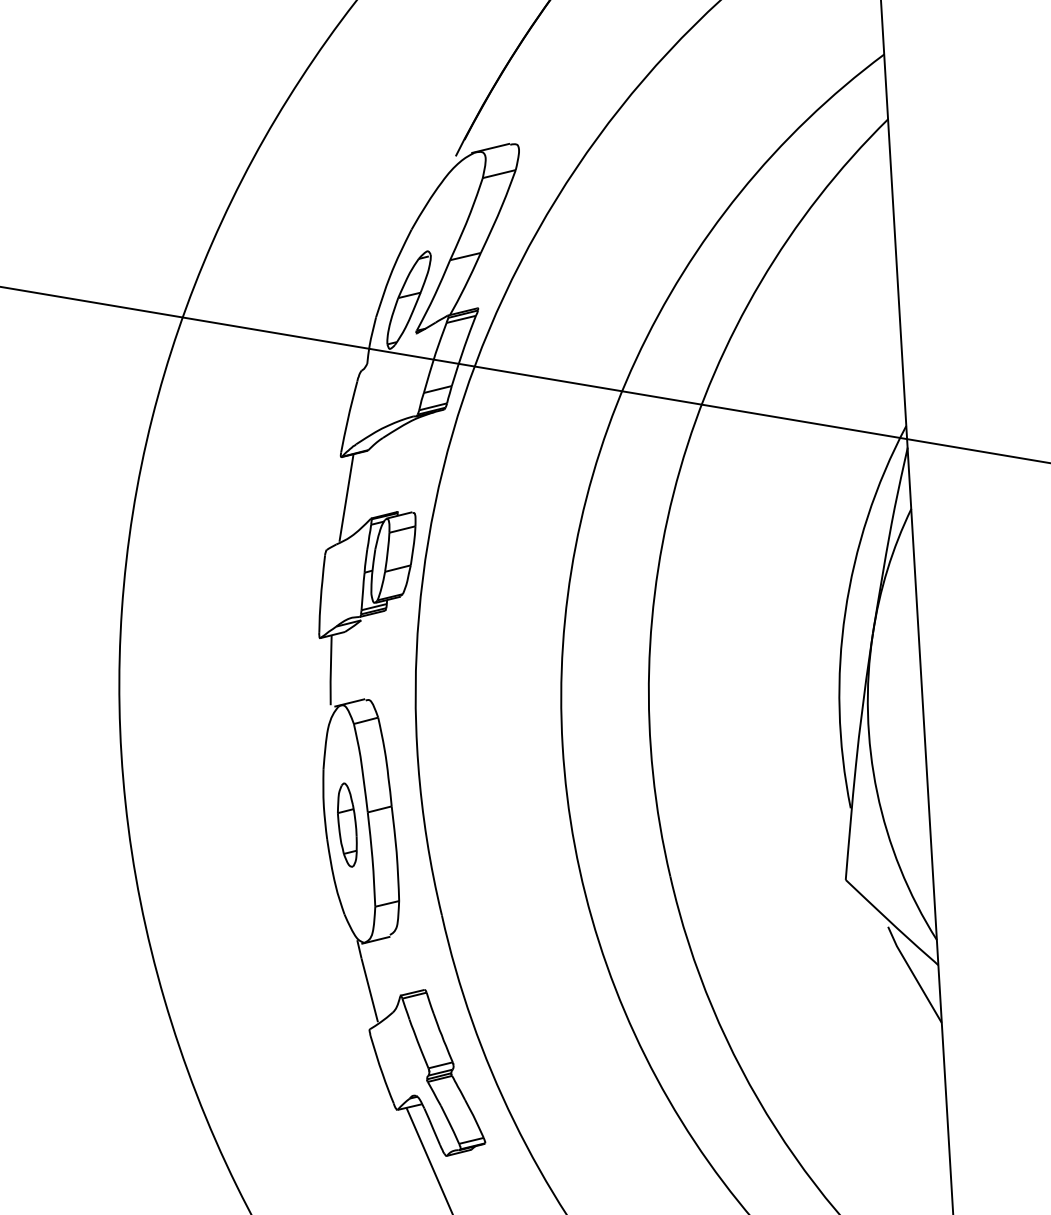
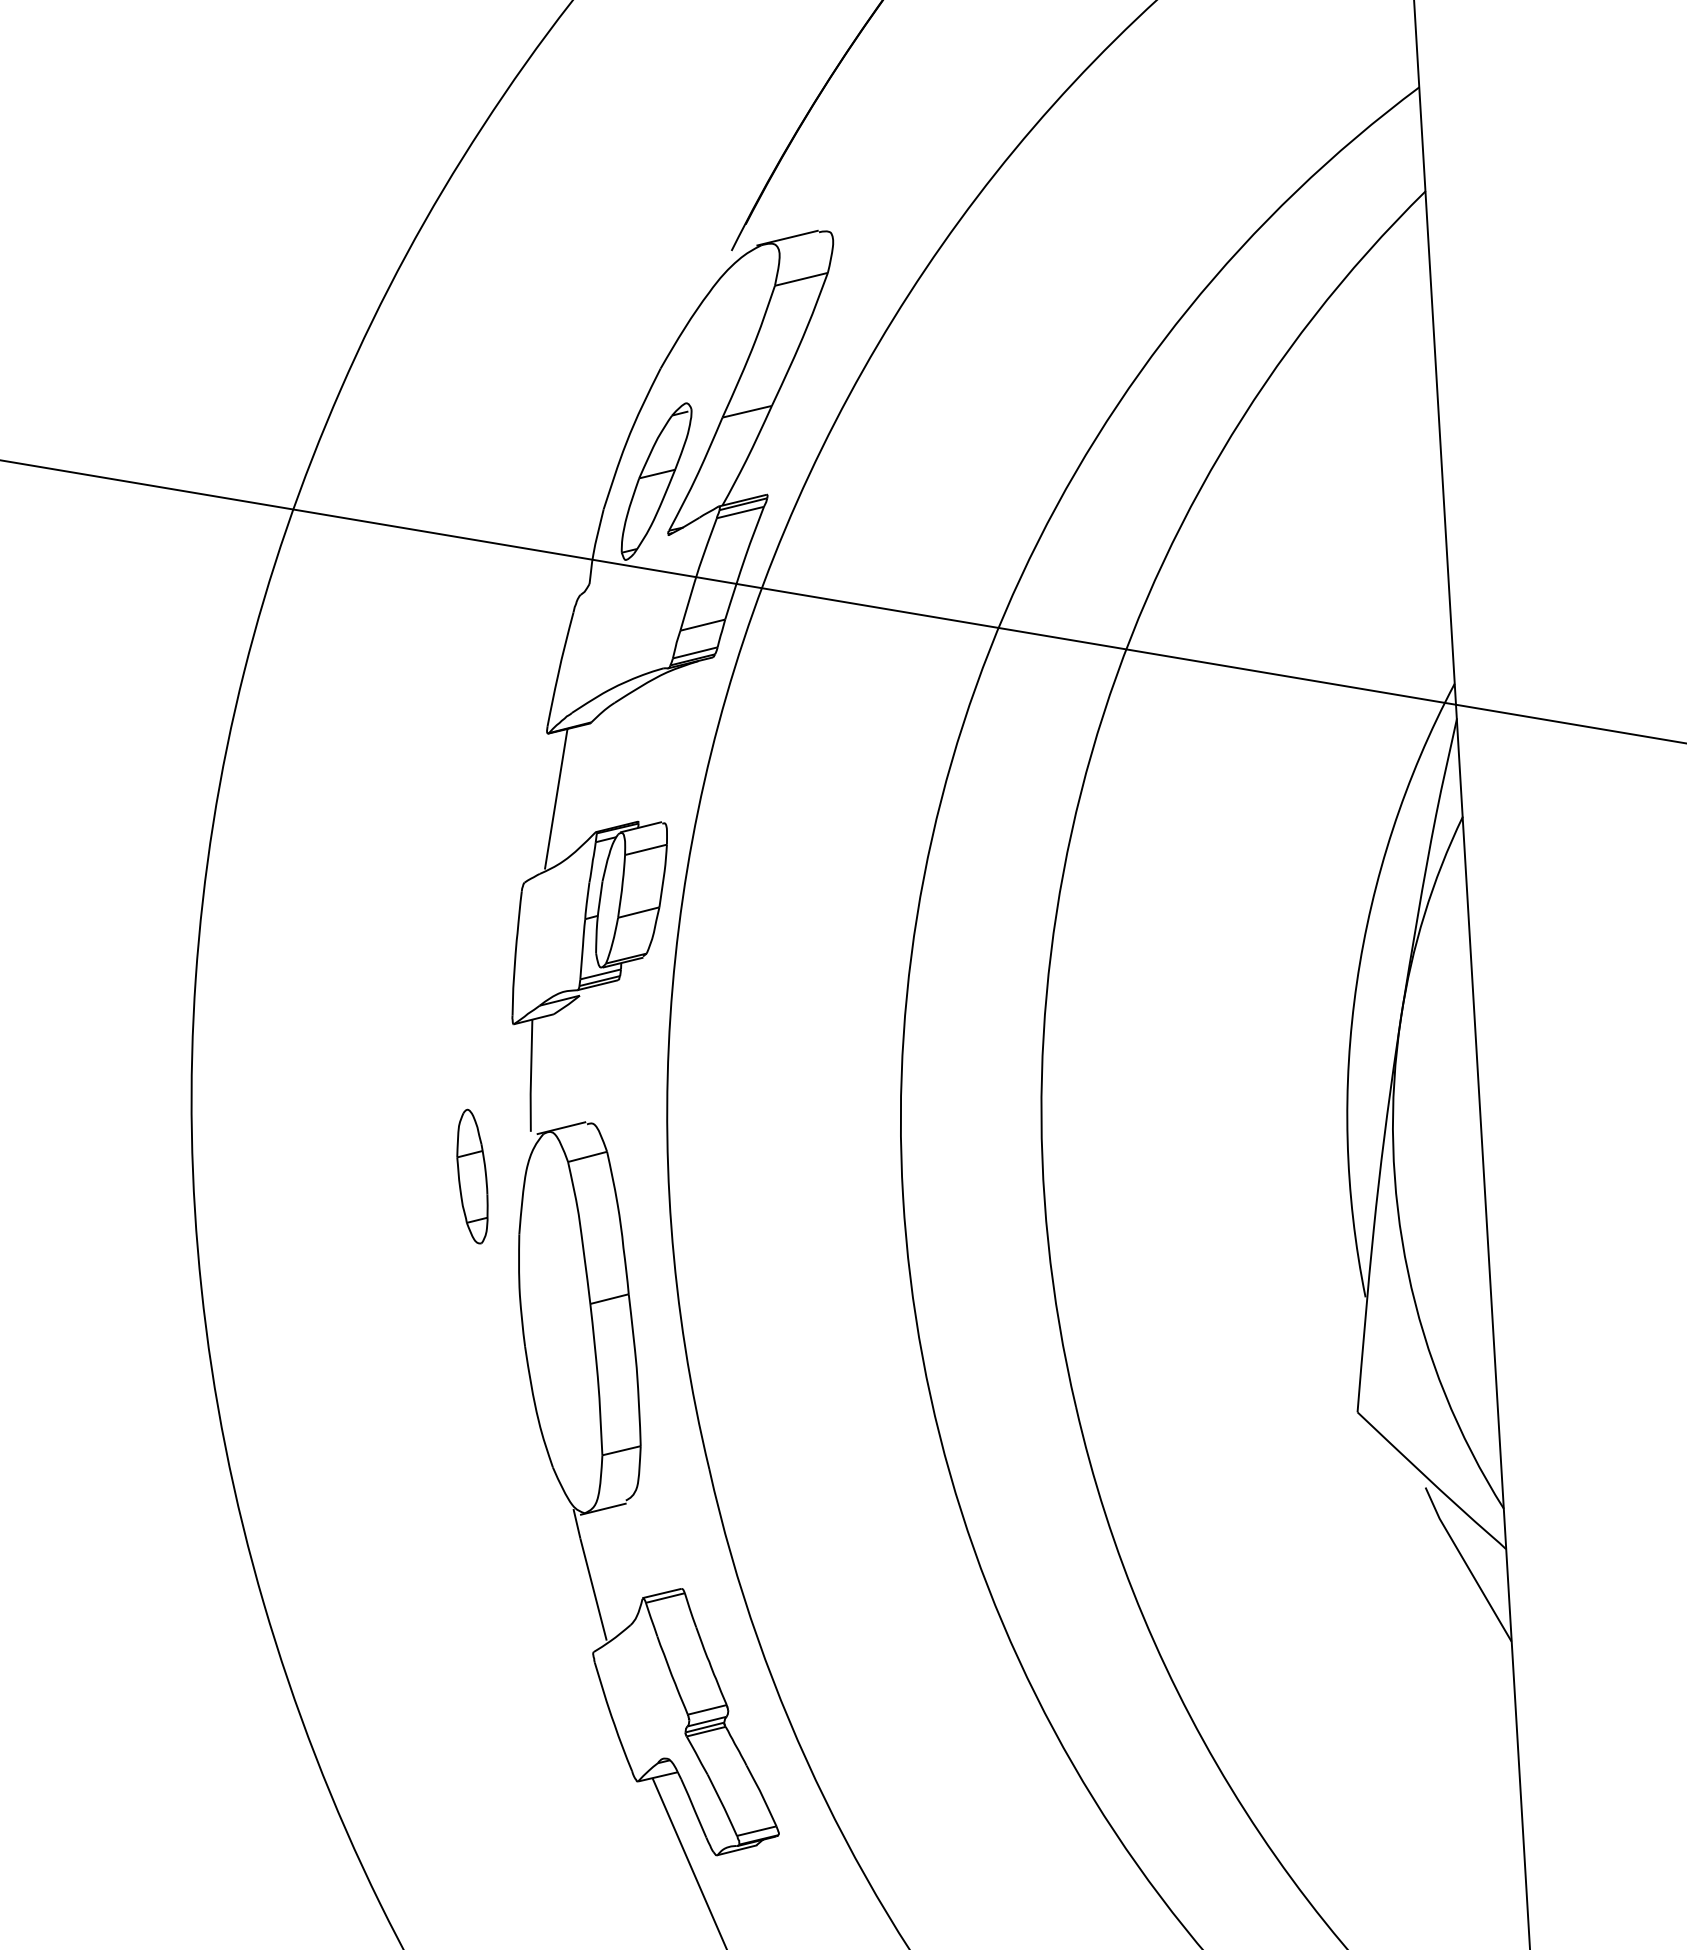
part: (347, 824) -> (472, 1175), moved

